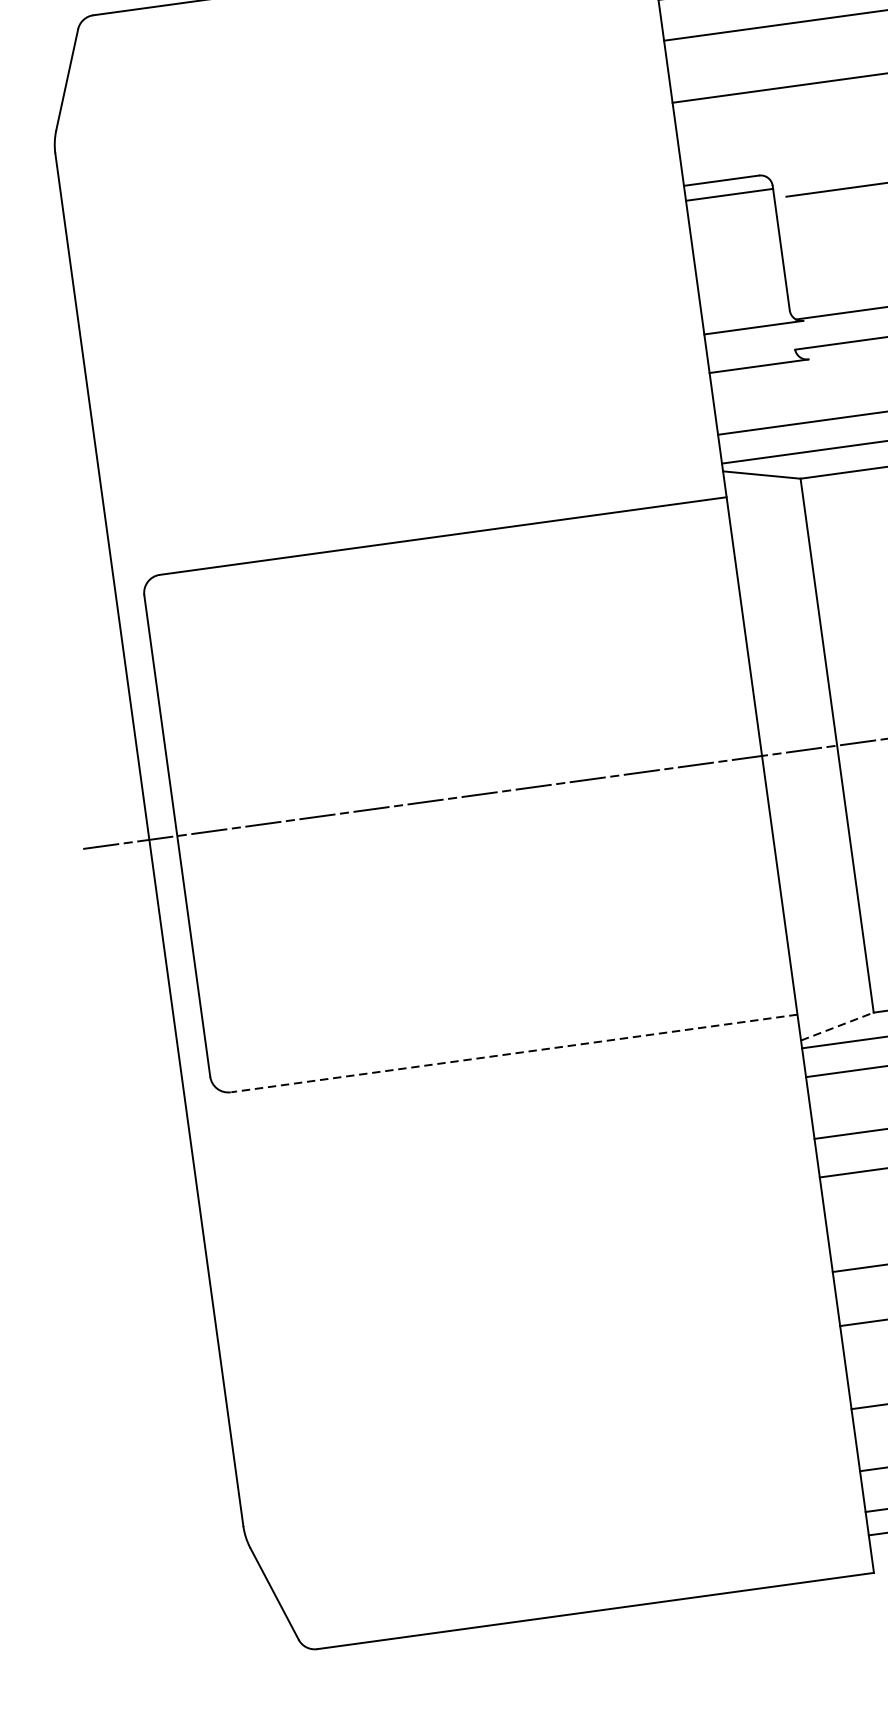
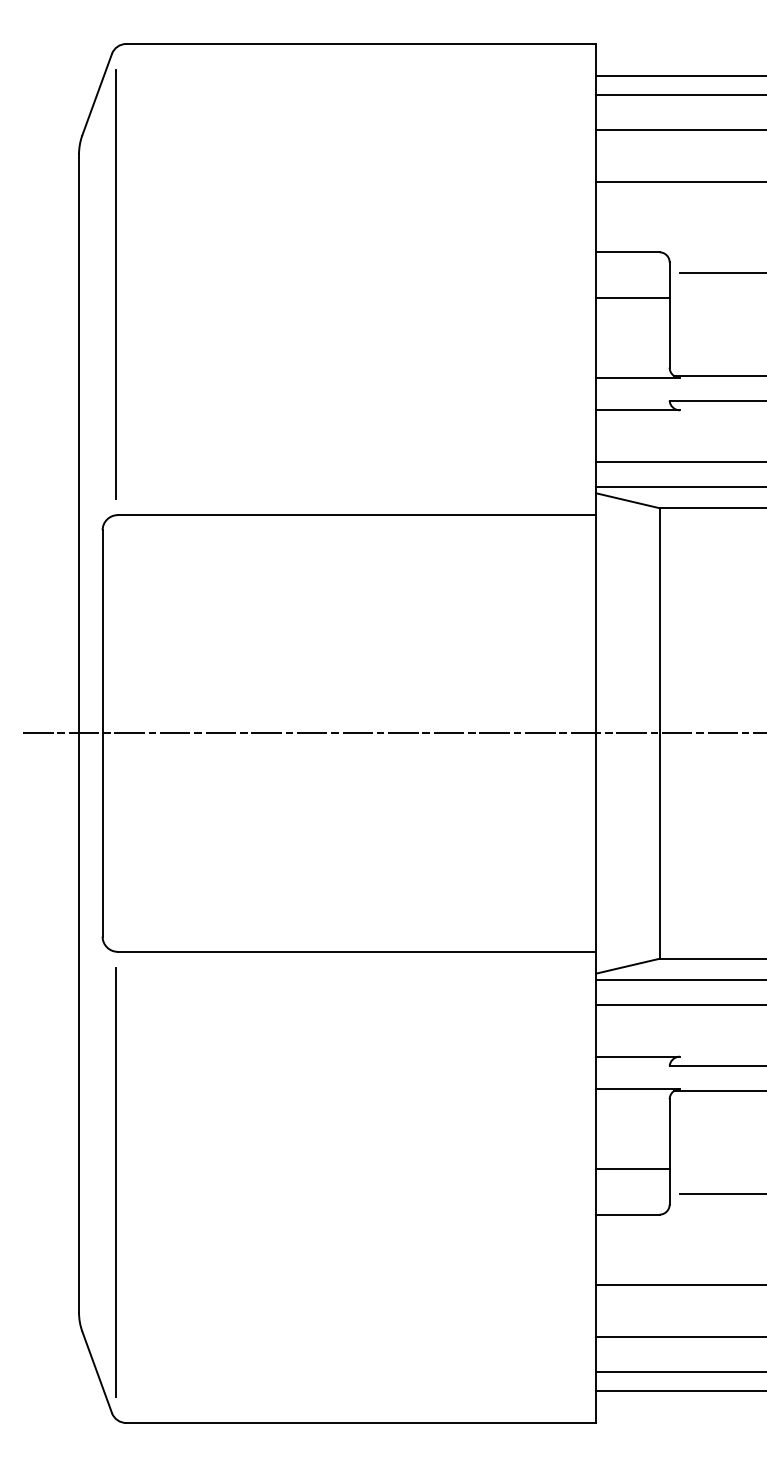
line: (729, 194) -> (632, 297), moved
line: (119, 301) -> (115, 284), added
line: (837, 1026) -> (627, 966), dashed -> solid
line: (514, 1052) -> (357, 951), dashed -> solid
line: (265, 1364) -> (115, 1181), added

